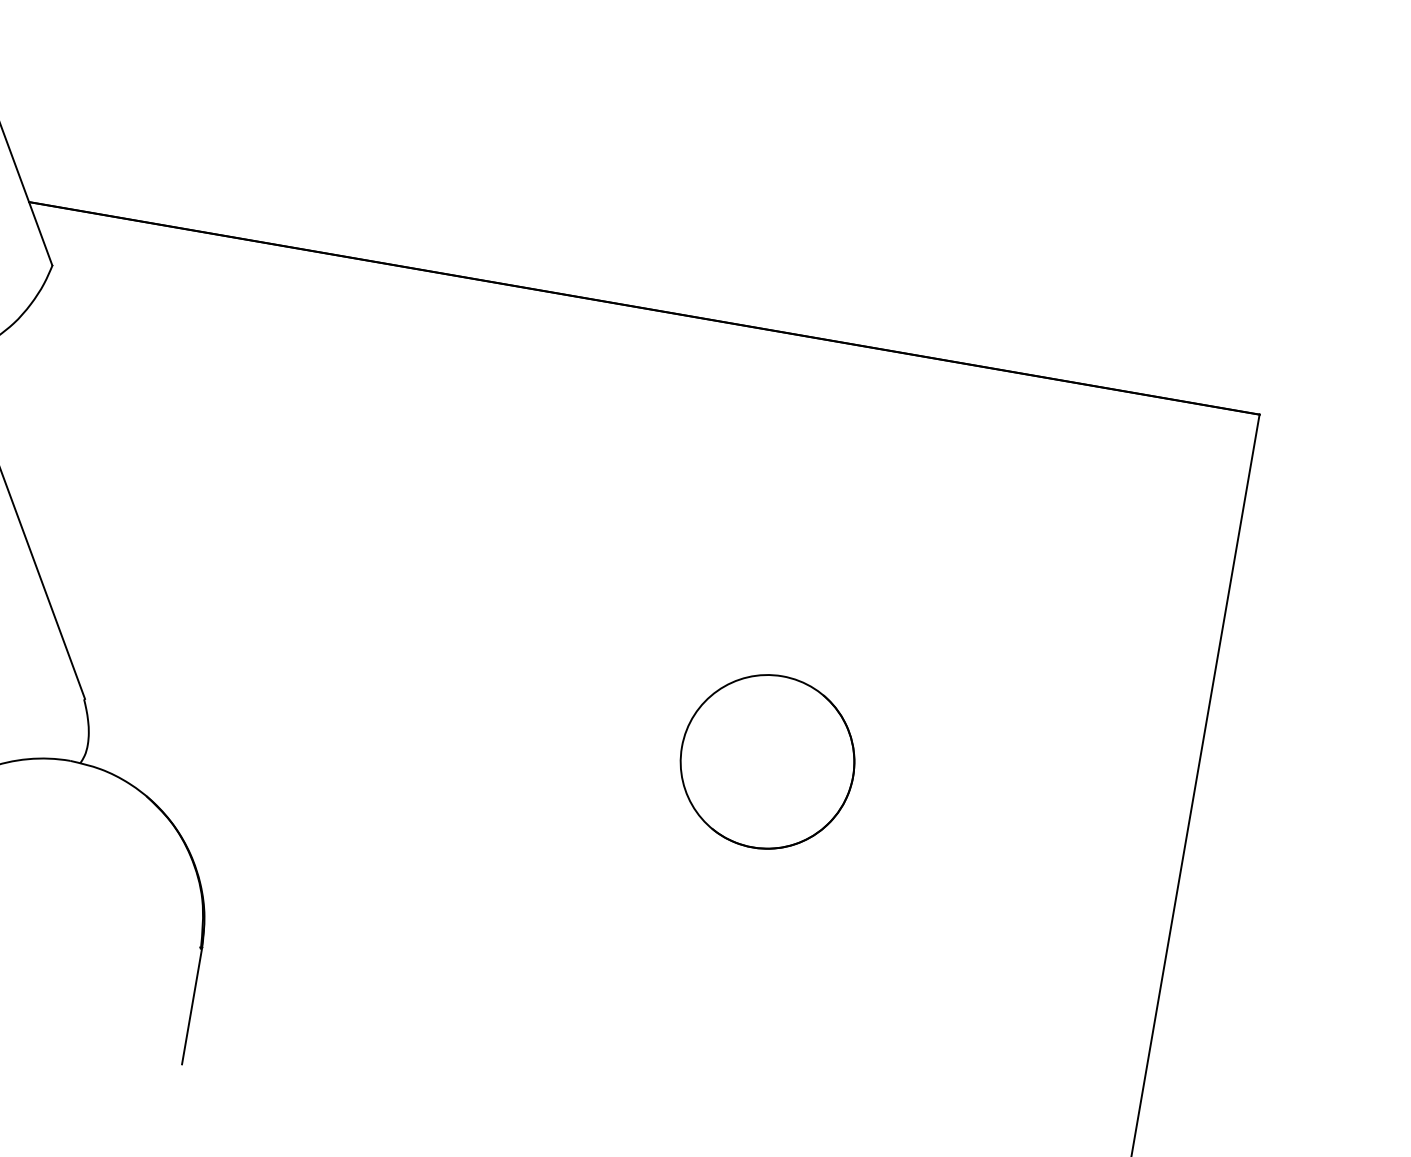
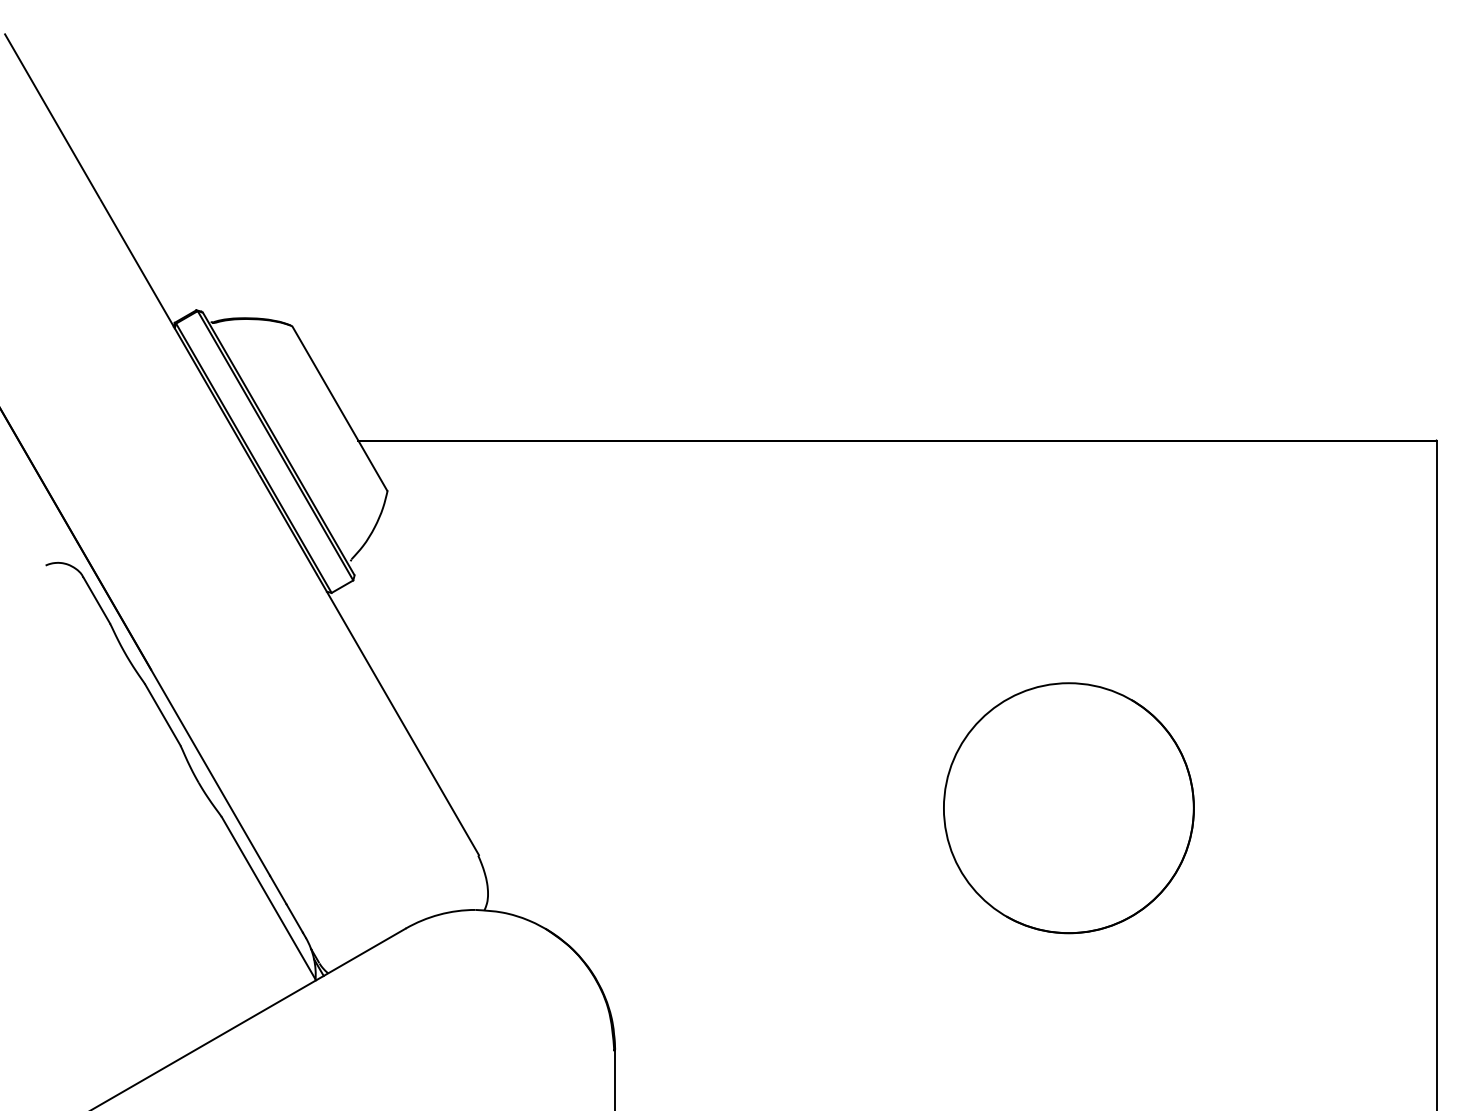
part: (767, 762) -> (1068, 808), size x1.67

